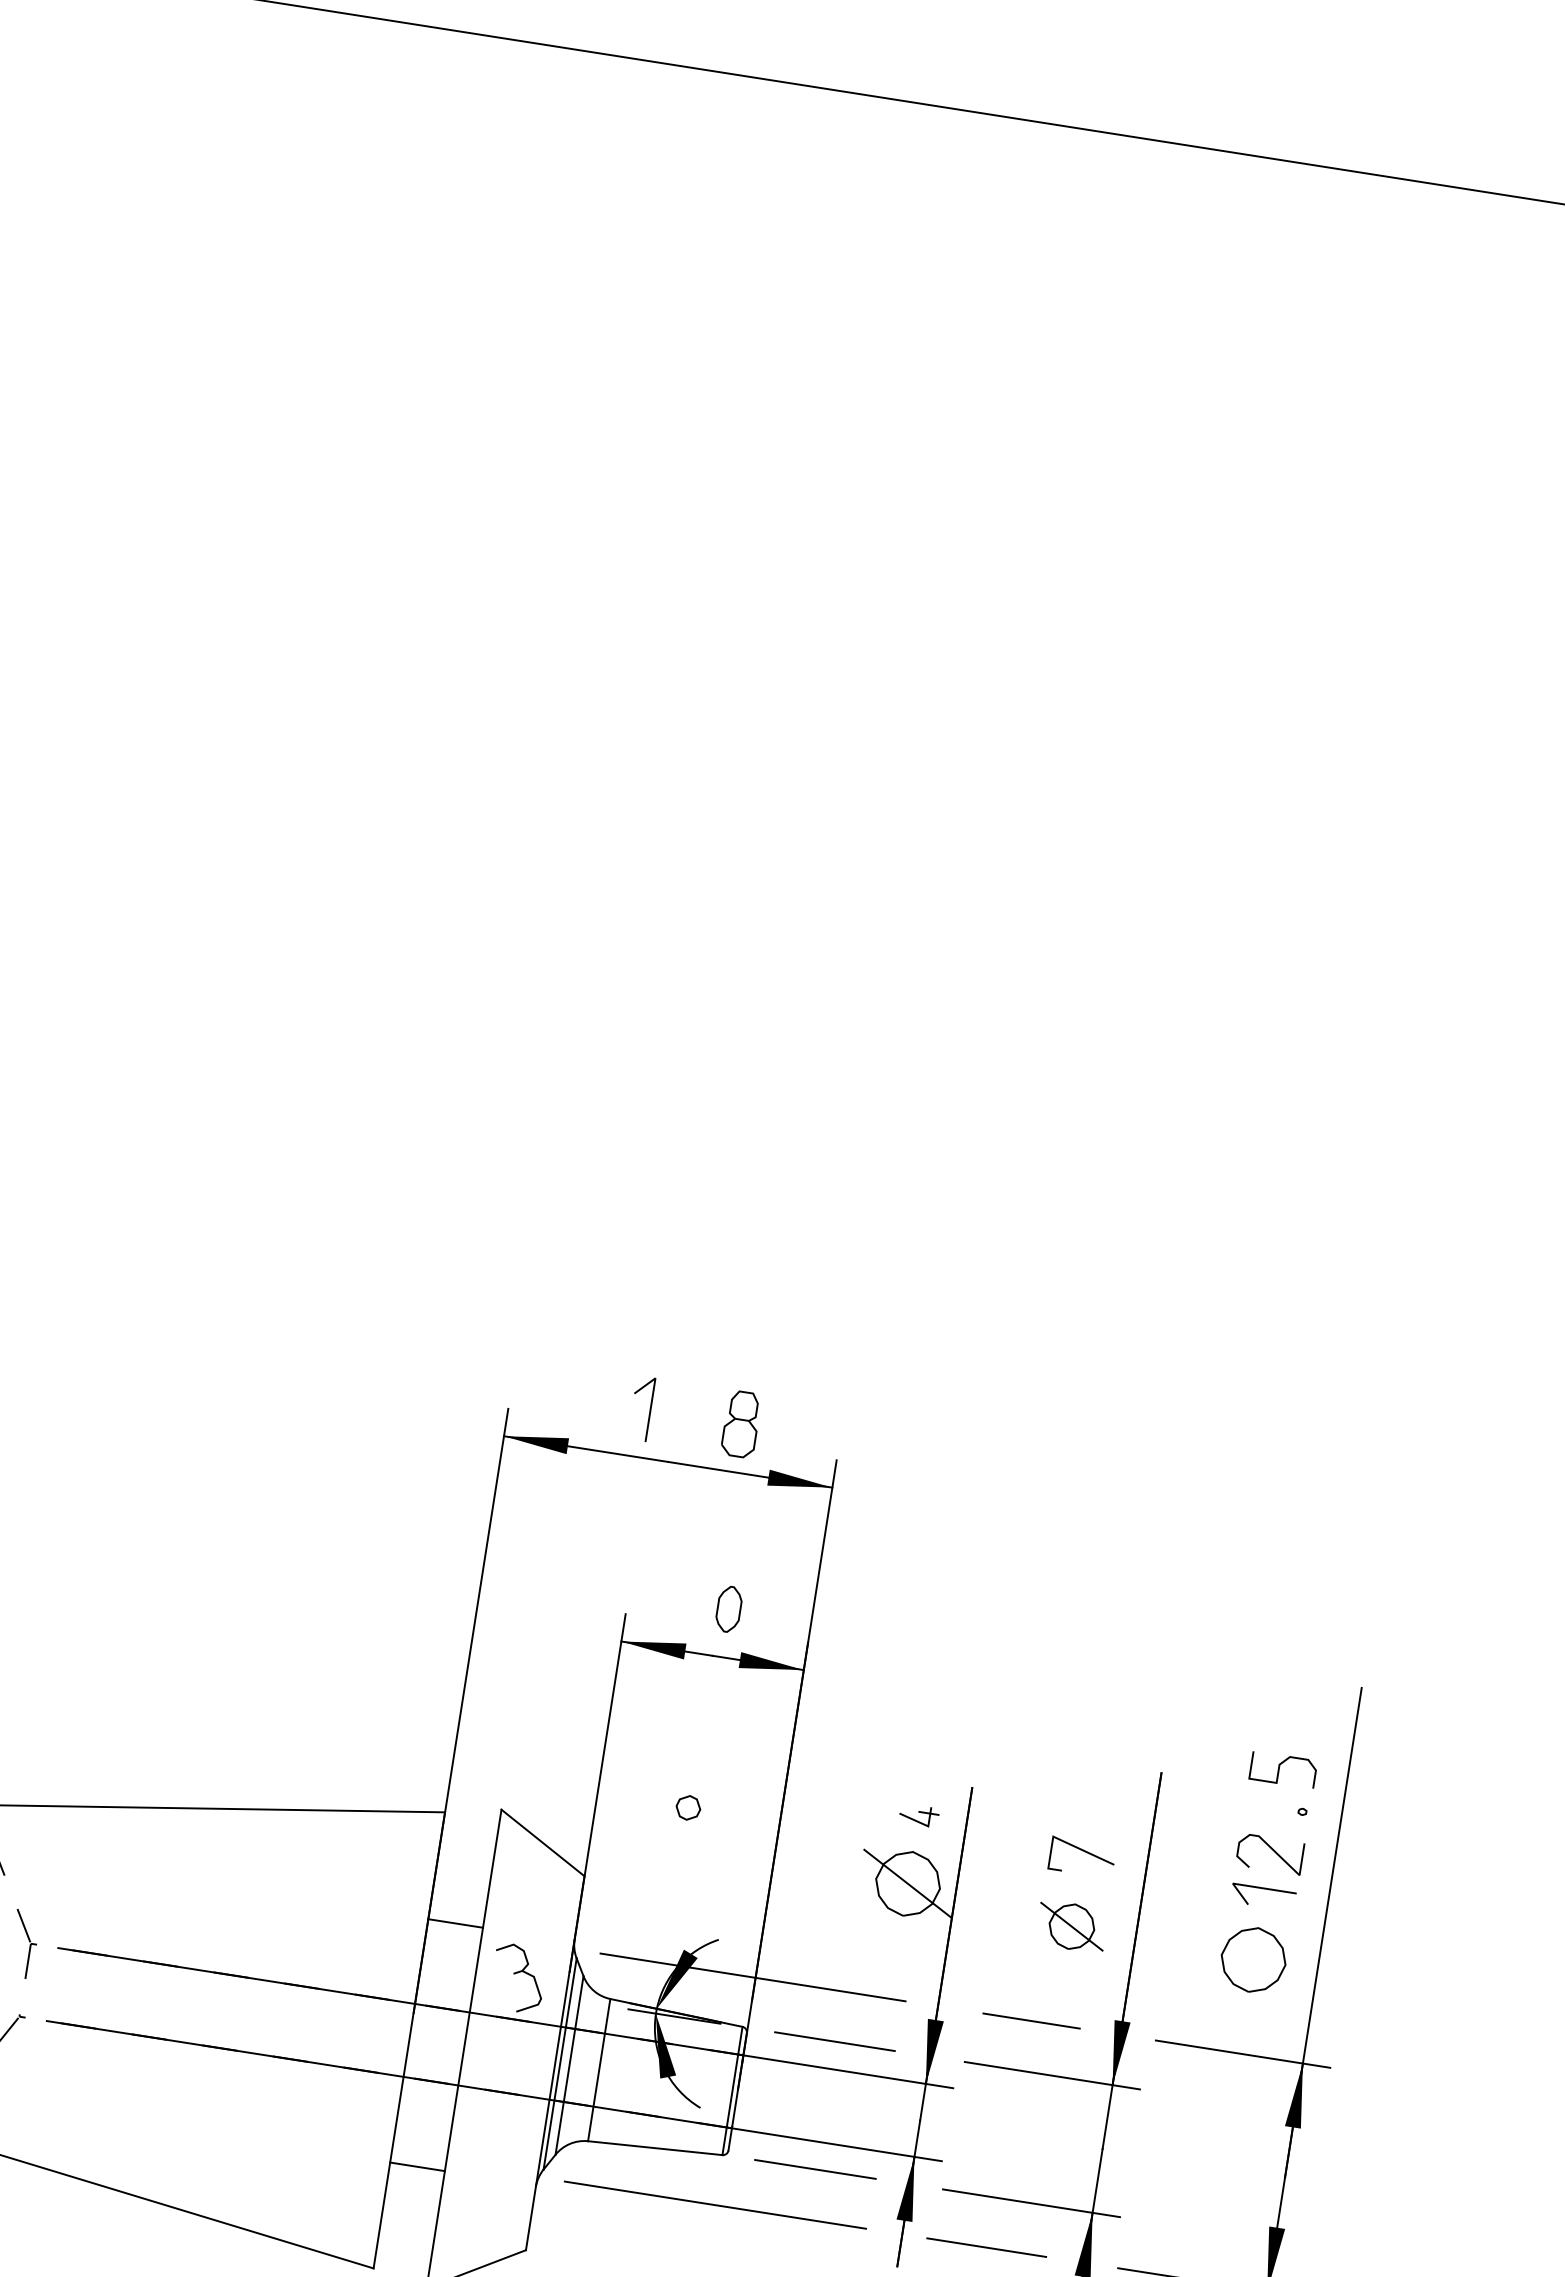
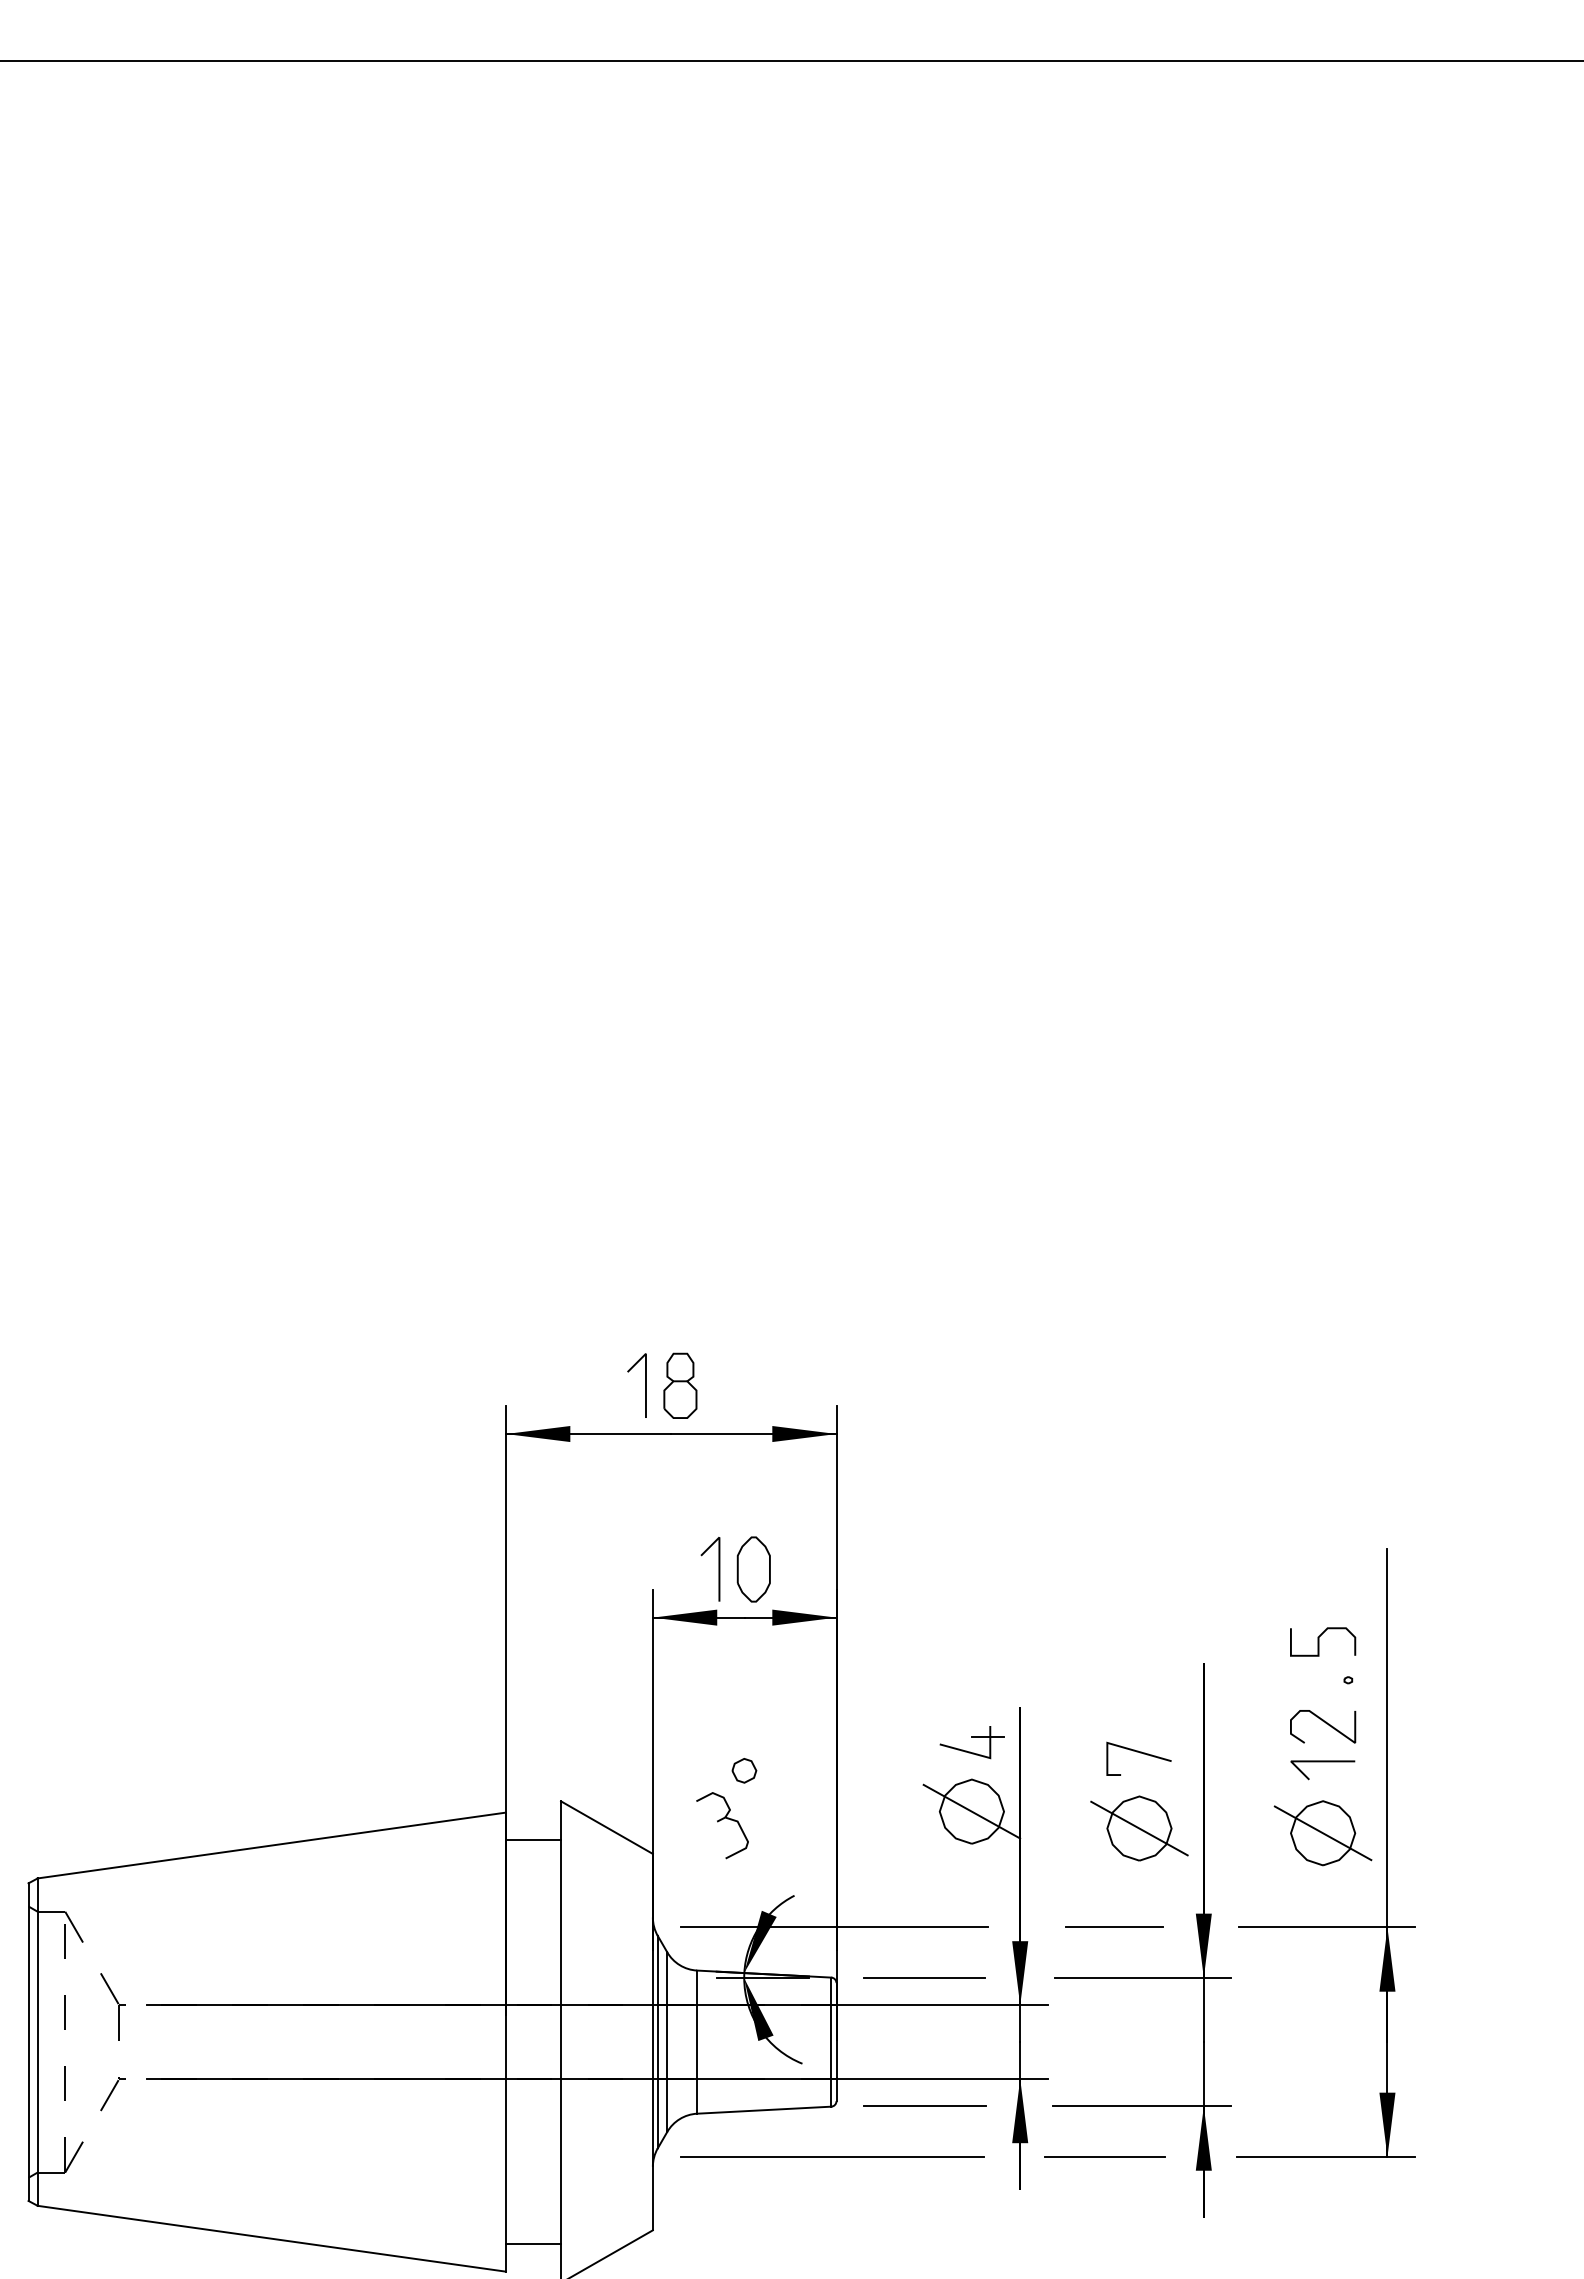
part: (741, 1424) -> (680, 1385), moved
line: (693, 1603) -> (718, 1569), added
part: (728, 1609) -> (753, 1569), size x1.43
part: (918, 1815) -> (971, 1742), size x1.67
line: (455, 1923) -> (533, 1840), moved
part: (1071, 1926) -> (1139, 1828), size x1.43
line: (1252, 1960) -> (1322, 1833), added
part: (518, 1978) -> (722, 1825), moved
line: (417, 2167) -> (533, 2244), moved

